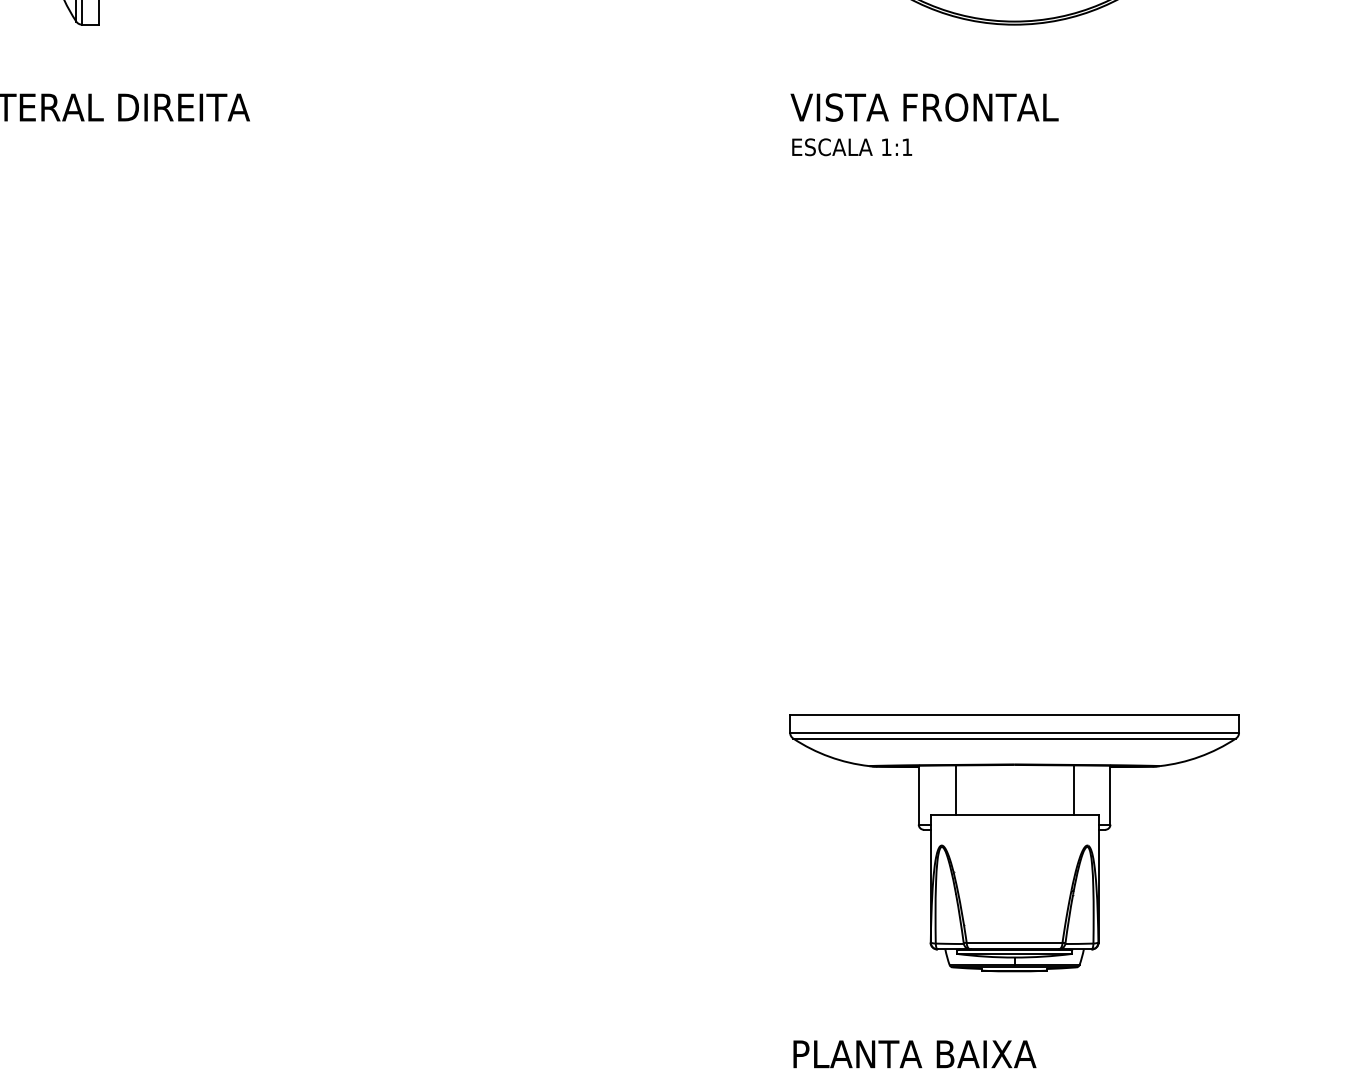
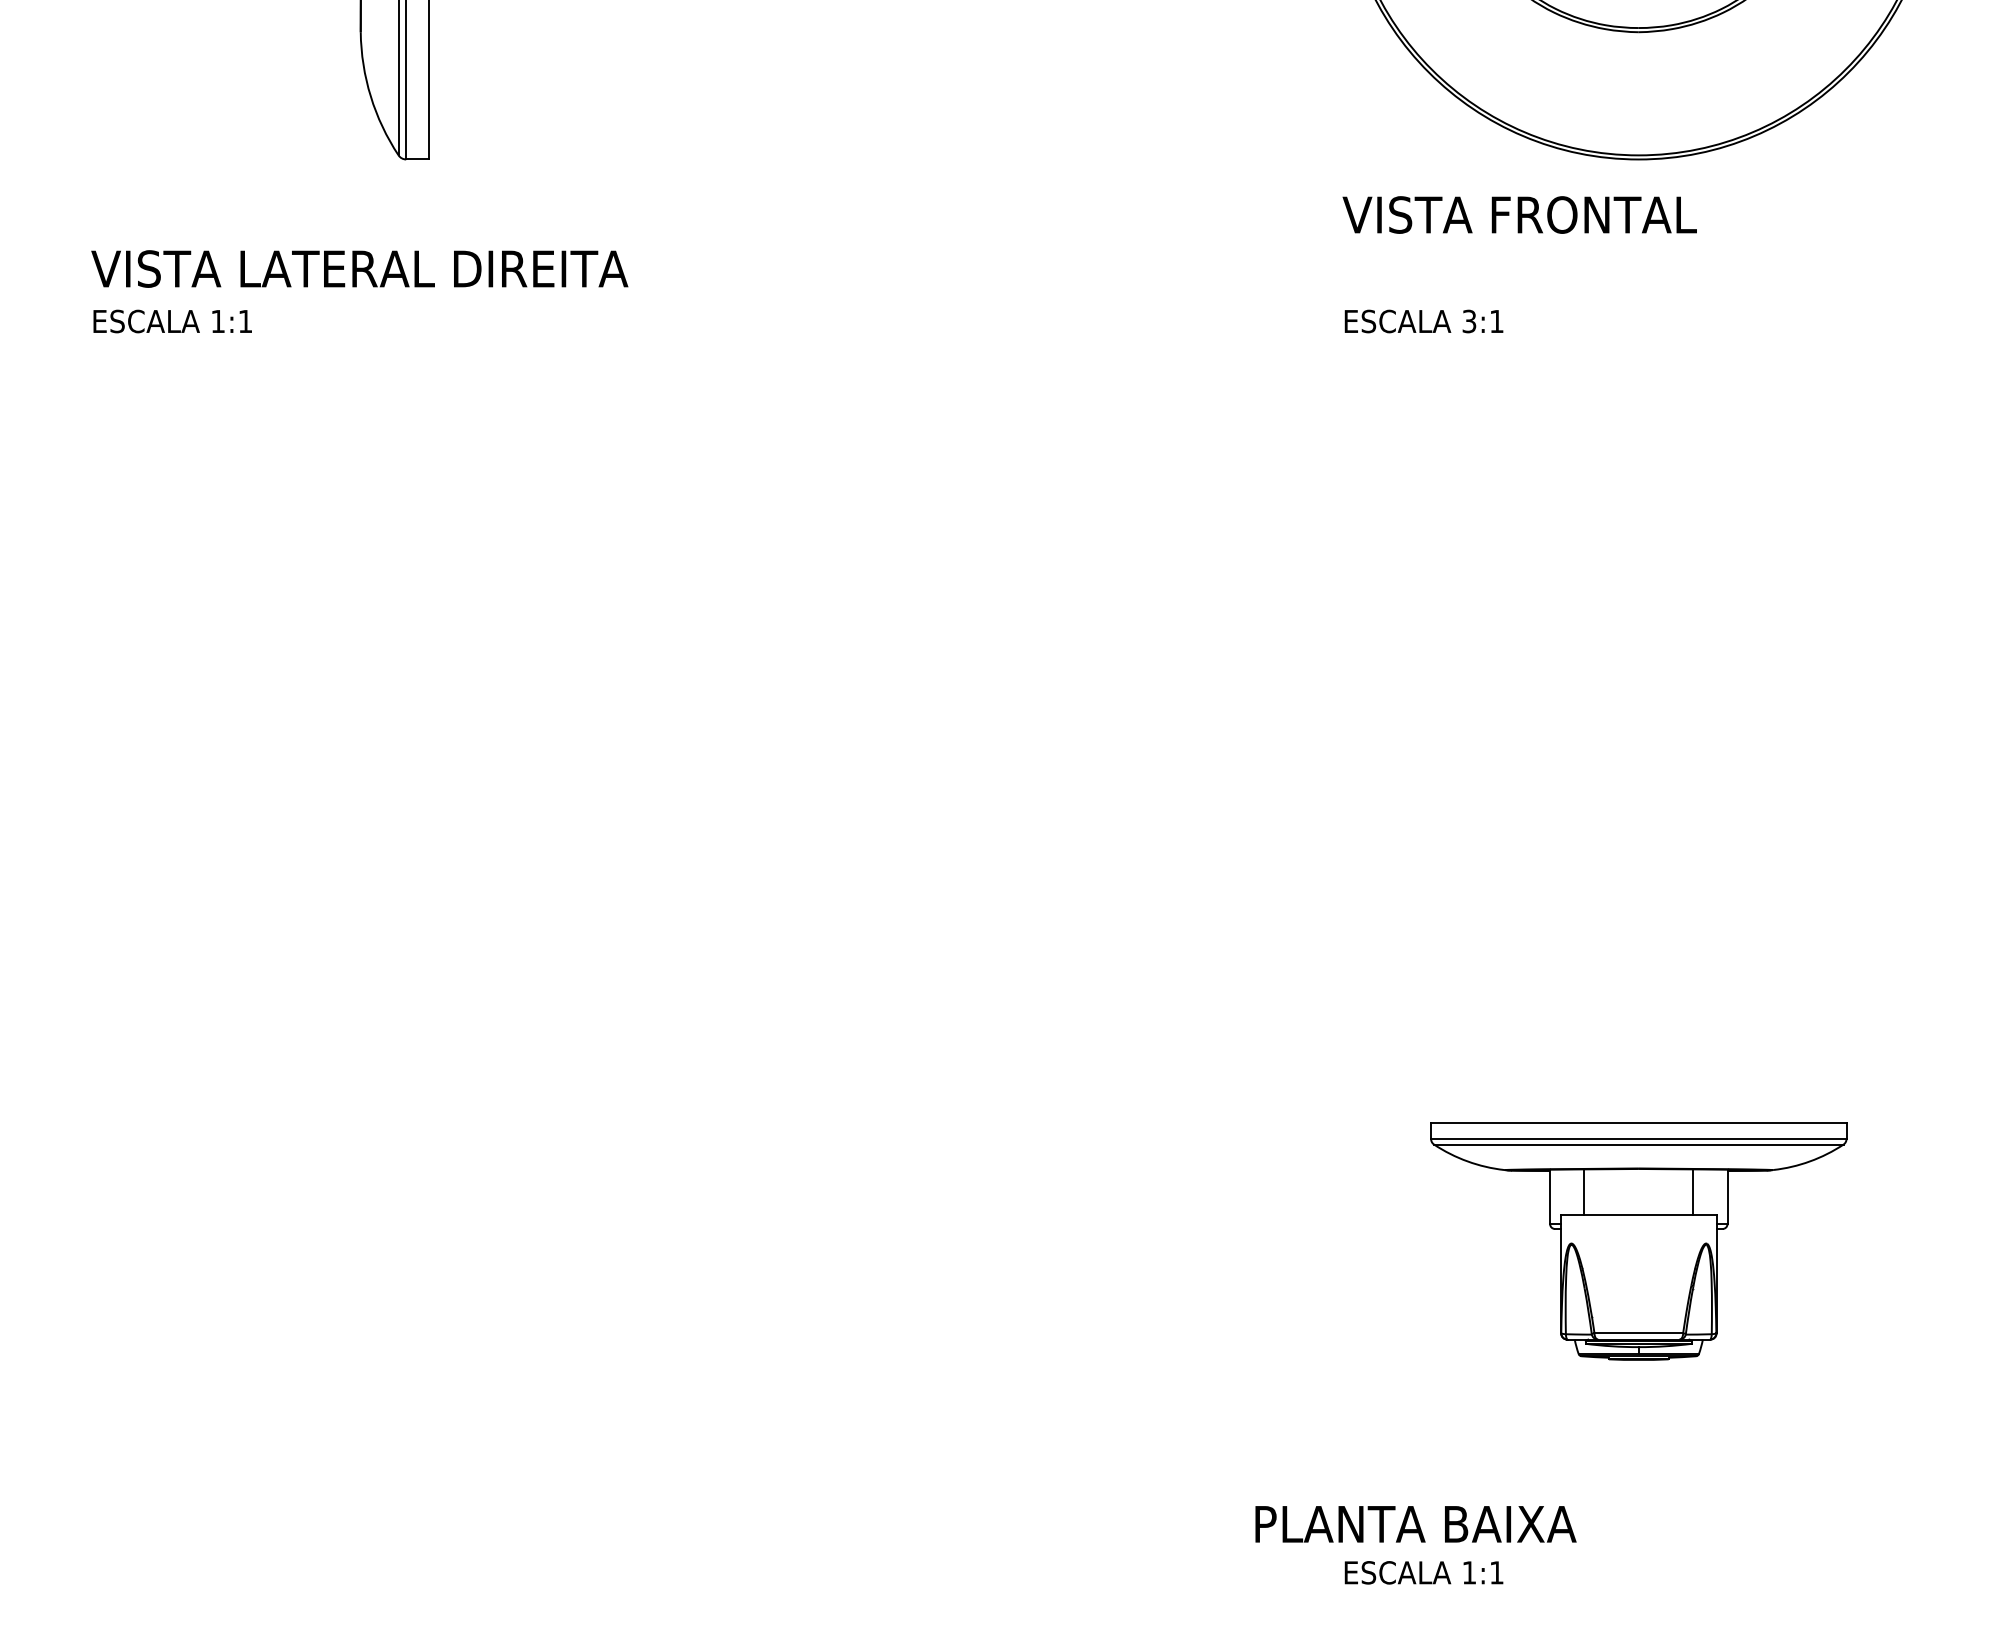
text: (924, 107) -> (1519, 214), moved
text: (886, 147) -> (1469, 321), 1:1 -> 3:1
part: (1014, 843) -> (1638, 1241), size x0.7
text: (914, 1054) -> (1415, 1524), moved

